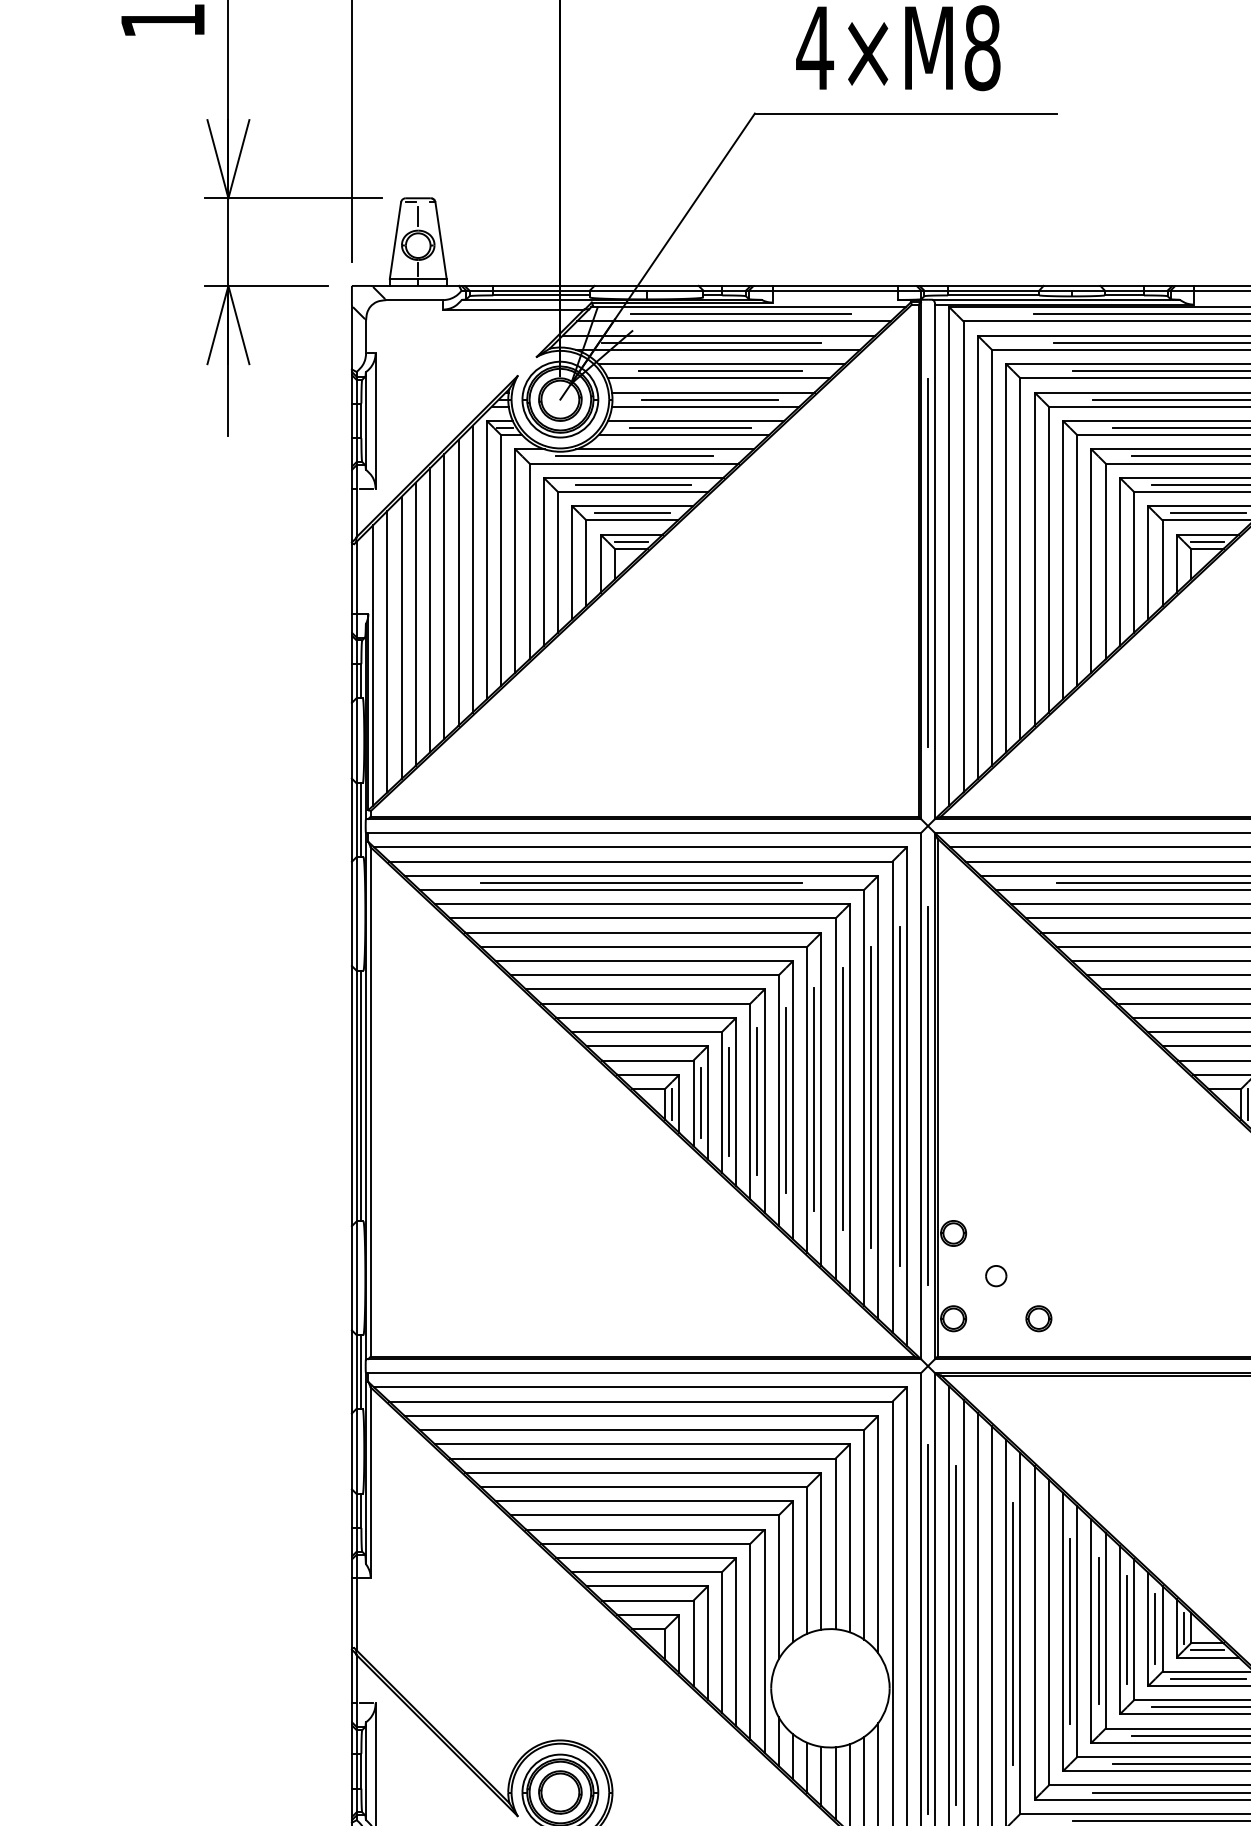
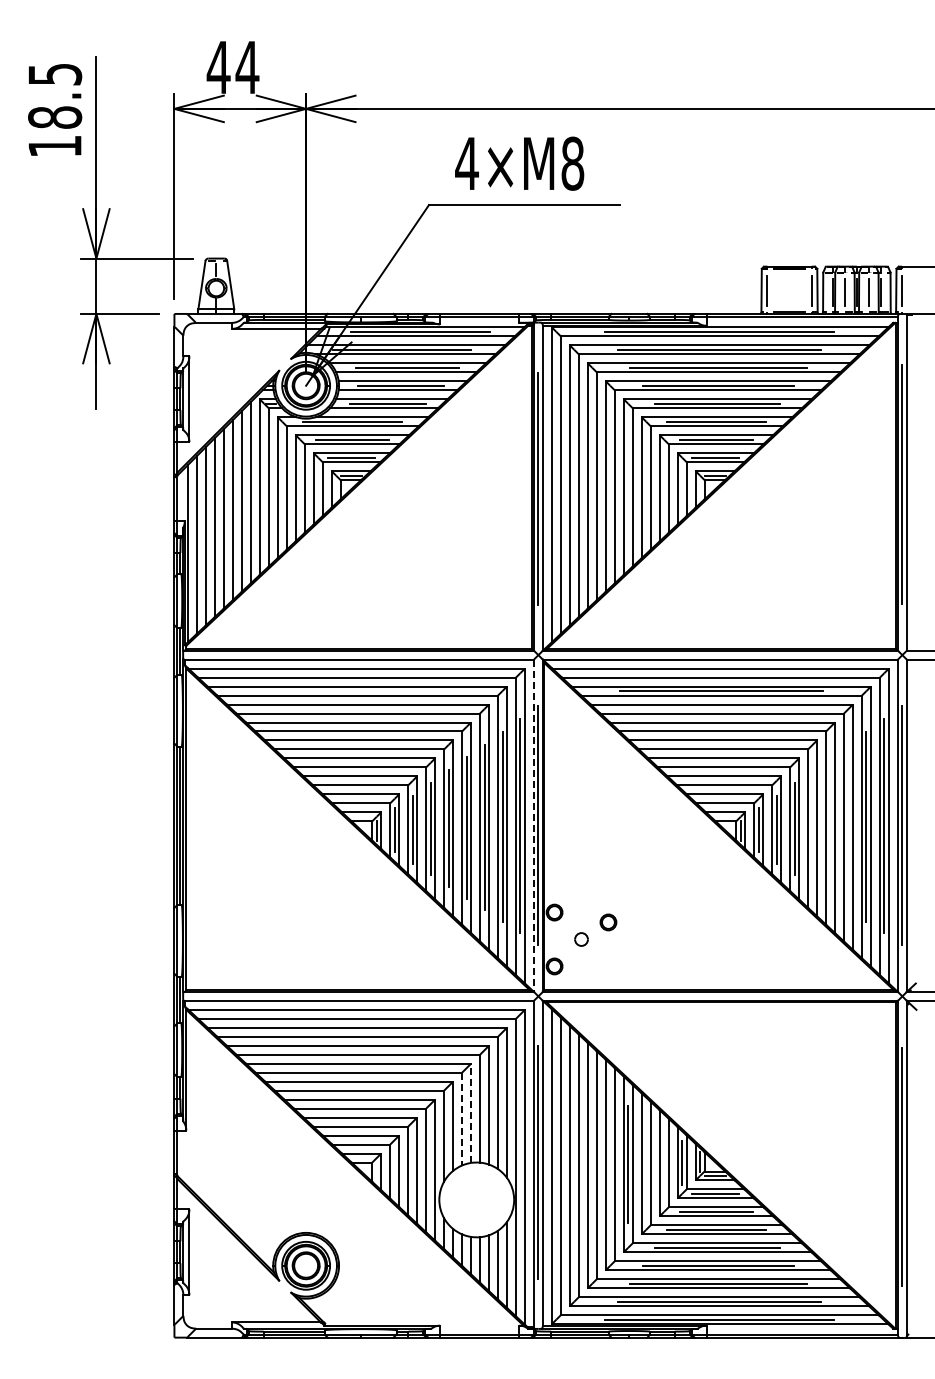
line: (641, 883) -> (357, 691), removed
line: (920, 1097) -> (533, 826), solid -> dashed
part: (1038, 1318) -> (608, 922), moved
line: (822, 1551) -> (471, 1113), solid -> dashed
line: (807, 1560) -> (462, 1119), solid -> dashed
line: (1127, 1629) -> (664, 1162), removed
line: (1099, 1630) -> (646, 1163), removed
line: (1013, 1633) -> (592, 1165), removed
line: (956, 1635) -> (556, 1166), removed

